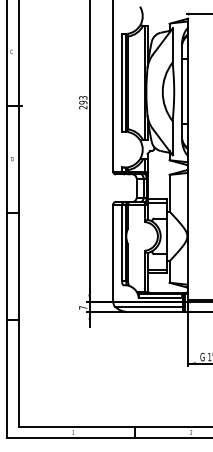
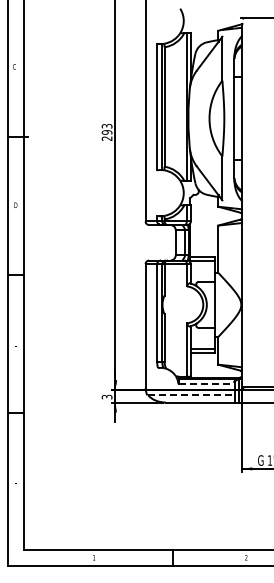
line: (161, 298) -> (207, 384), solid -> dashed
line: (148, 306) -> (191, 395), solid -> dashed
text: (82, 307) -> (106, 396), 7 -> 3

